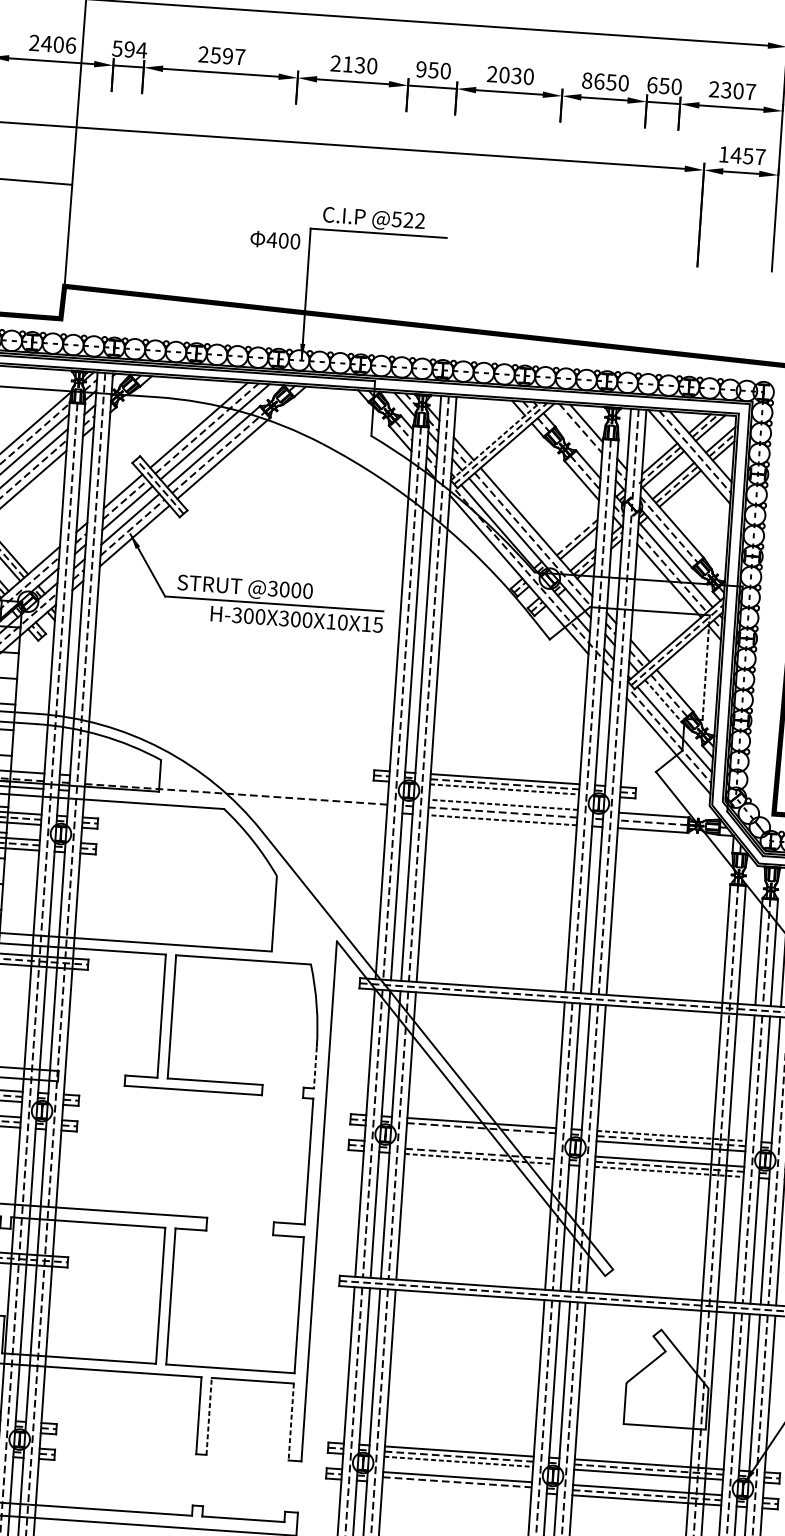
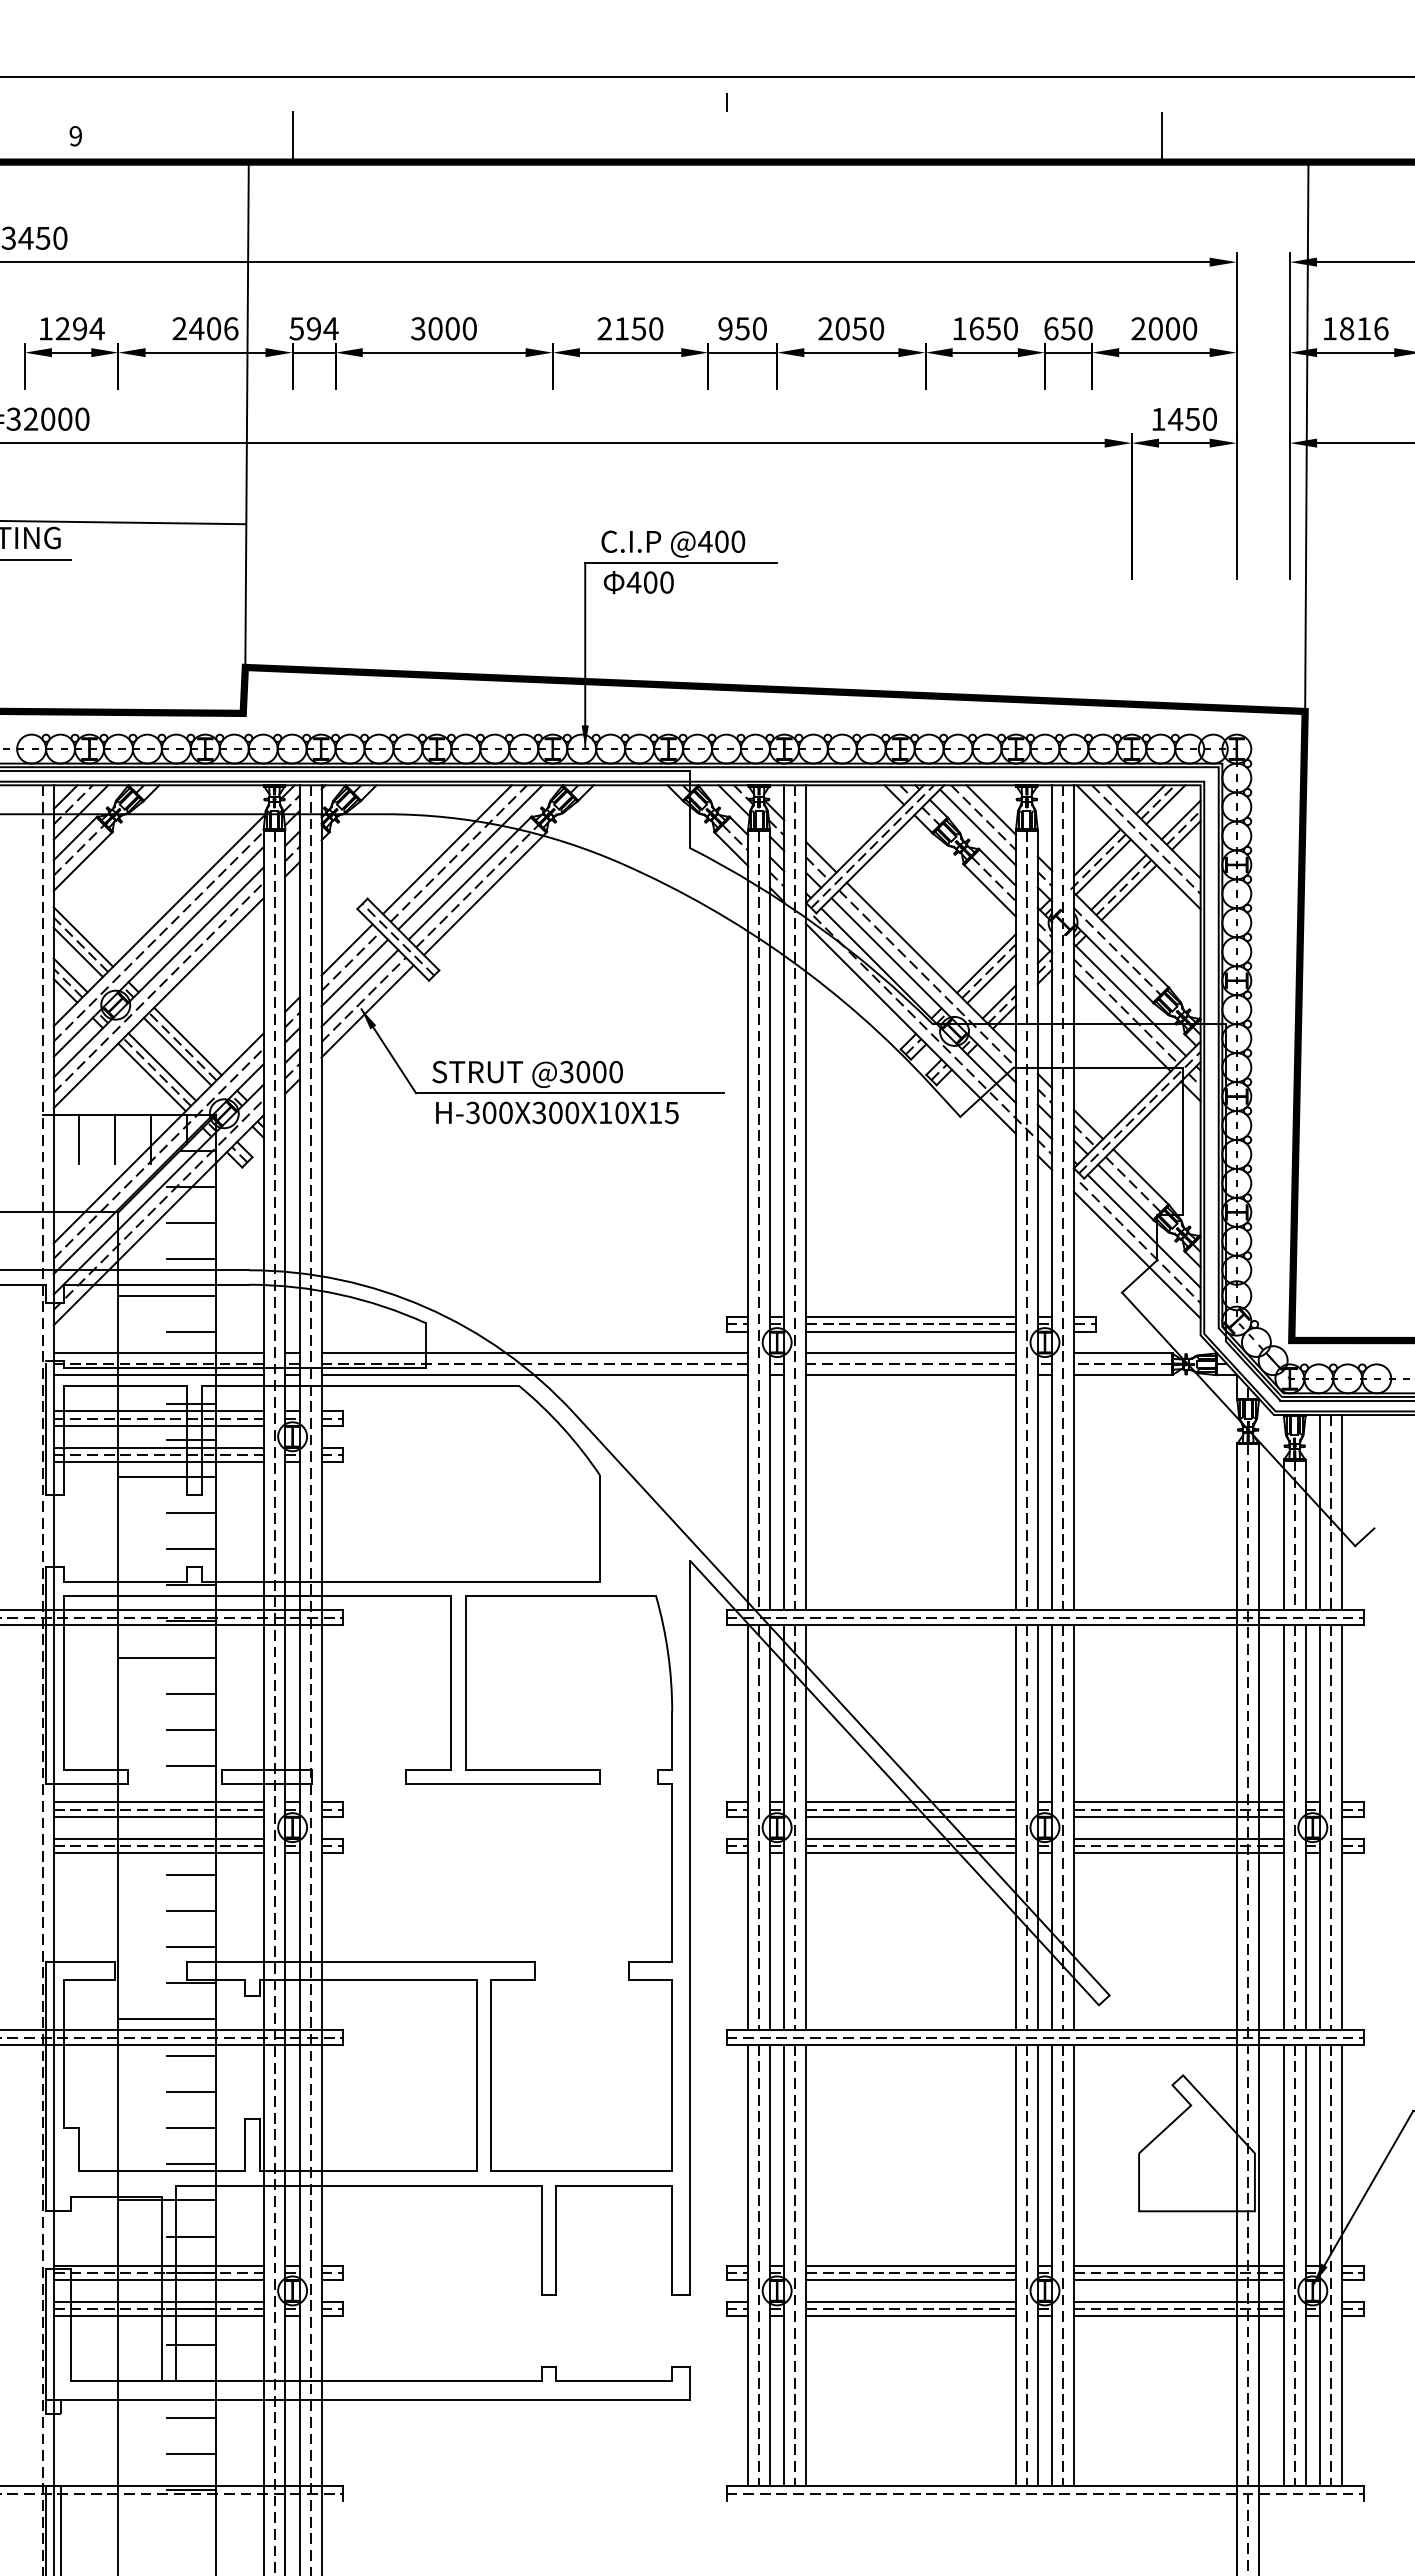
text: (221, 55) -> (443, 328), 2597 -> 3000
text: (359, 65) -> (638, 328), 2130 -> 2150
text: (516, 75) -> (859, 328), 2030 -> 2050
text: (587, 80) -> (959, 328), 8650 -> 1650
text: (738, 90) -> (1172, 328), 2307 -> 2000
text: (760, 156) -> (1210, 418), 1457 -> 1450
text: (408, 220) -> (721, 541), @522 -> @400
text: (275, 240) -> (638, 582), moved
line: (576, 435) -> (978, 827), added
line: (495, 441) -> (865, 843), dashed -> solid
line: (575, 532) -> (986, 963), added
text: (297, 619) -> (557, 1112), moved
line: (706, 667) -> (1182, 1141), dashed -> solid
line: (663, 701) -> (1125, 1192), dashed -> solid
line: (236, 786) -> (534, 1353), added
line: (504, 789) -> (911, 1331), dashed -> solid
line: (235, 802) -> (534, 1375), added
line: (503, 804) -> (911, 1353), dashed -> solid
line: (502, 820) -> (911, 1375), dashed -> solid
line: (315, 1067) -> (672, 1740), dashed -> solid
line: (481, 1133) -> (911, 1816), added
line: (671, 1136) -> (1178, 1802), dashed -> solid
line: (480, 1148) -> (911, 1838), added
line: (479, 1158) -> (911, 1852), dashed -> solid
line: (668, 1171) -> (1178, 1852), dashed -> solid
line: (209, 1415) -> (556, 2239), dashed -> solid
line: (291, 1422) -> (672, 2240), dashed -> solid
line: (458, 1462) -> (911, 2280), dashed -> solid
line: (457, 1487) -> (911, 2316), added

